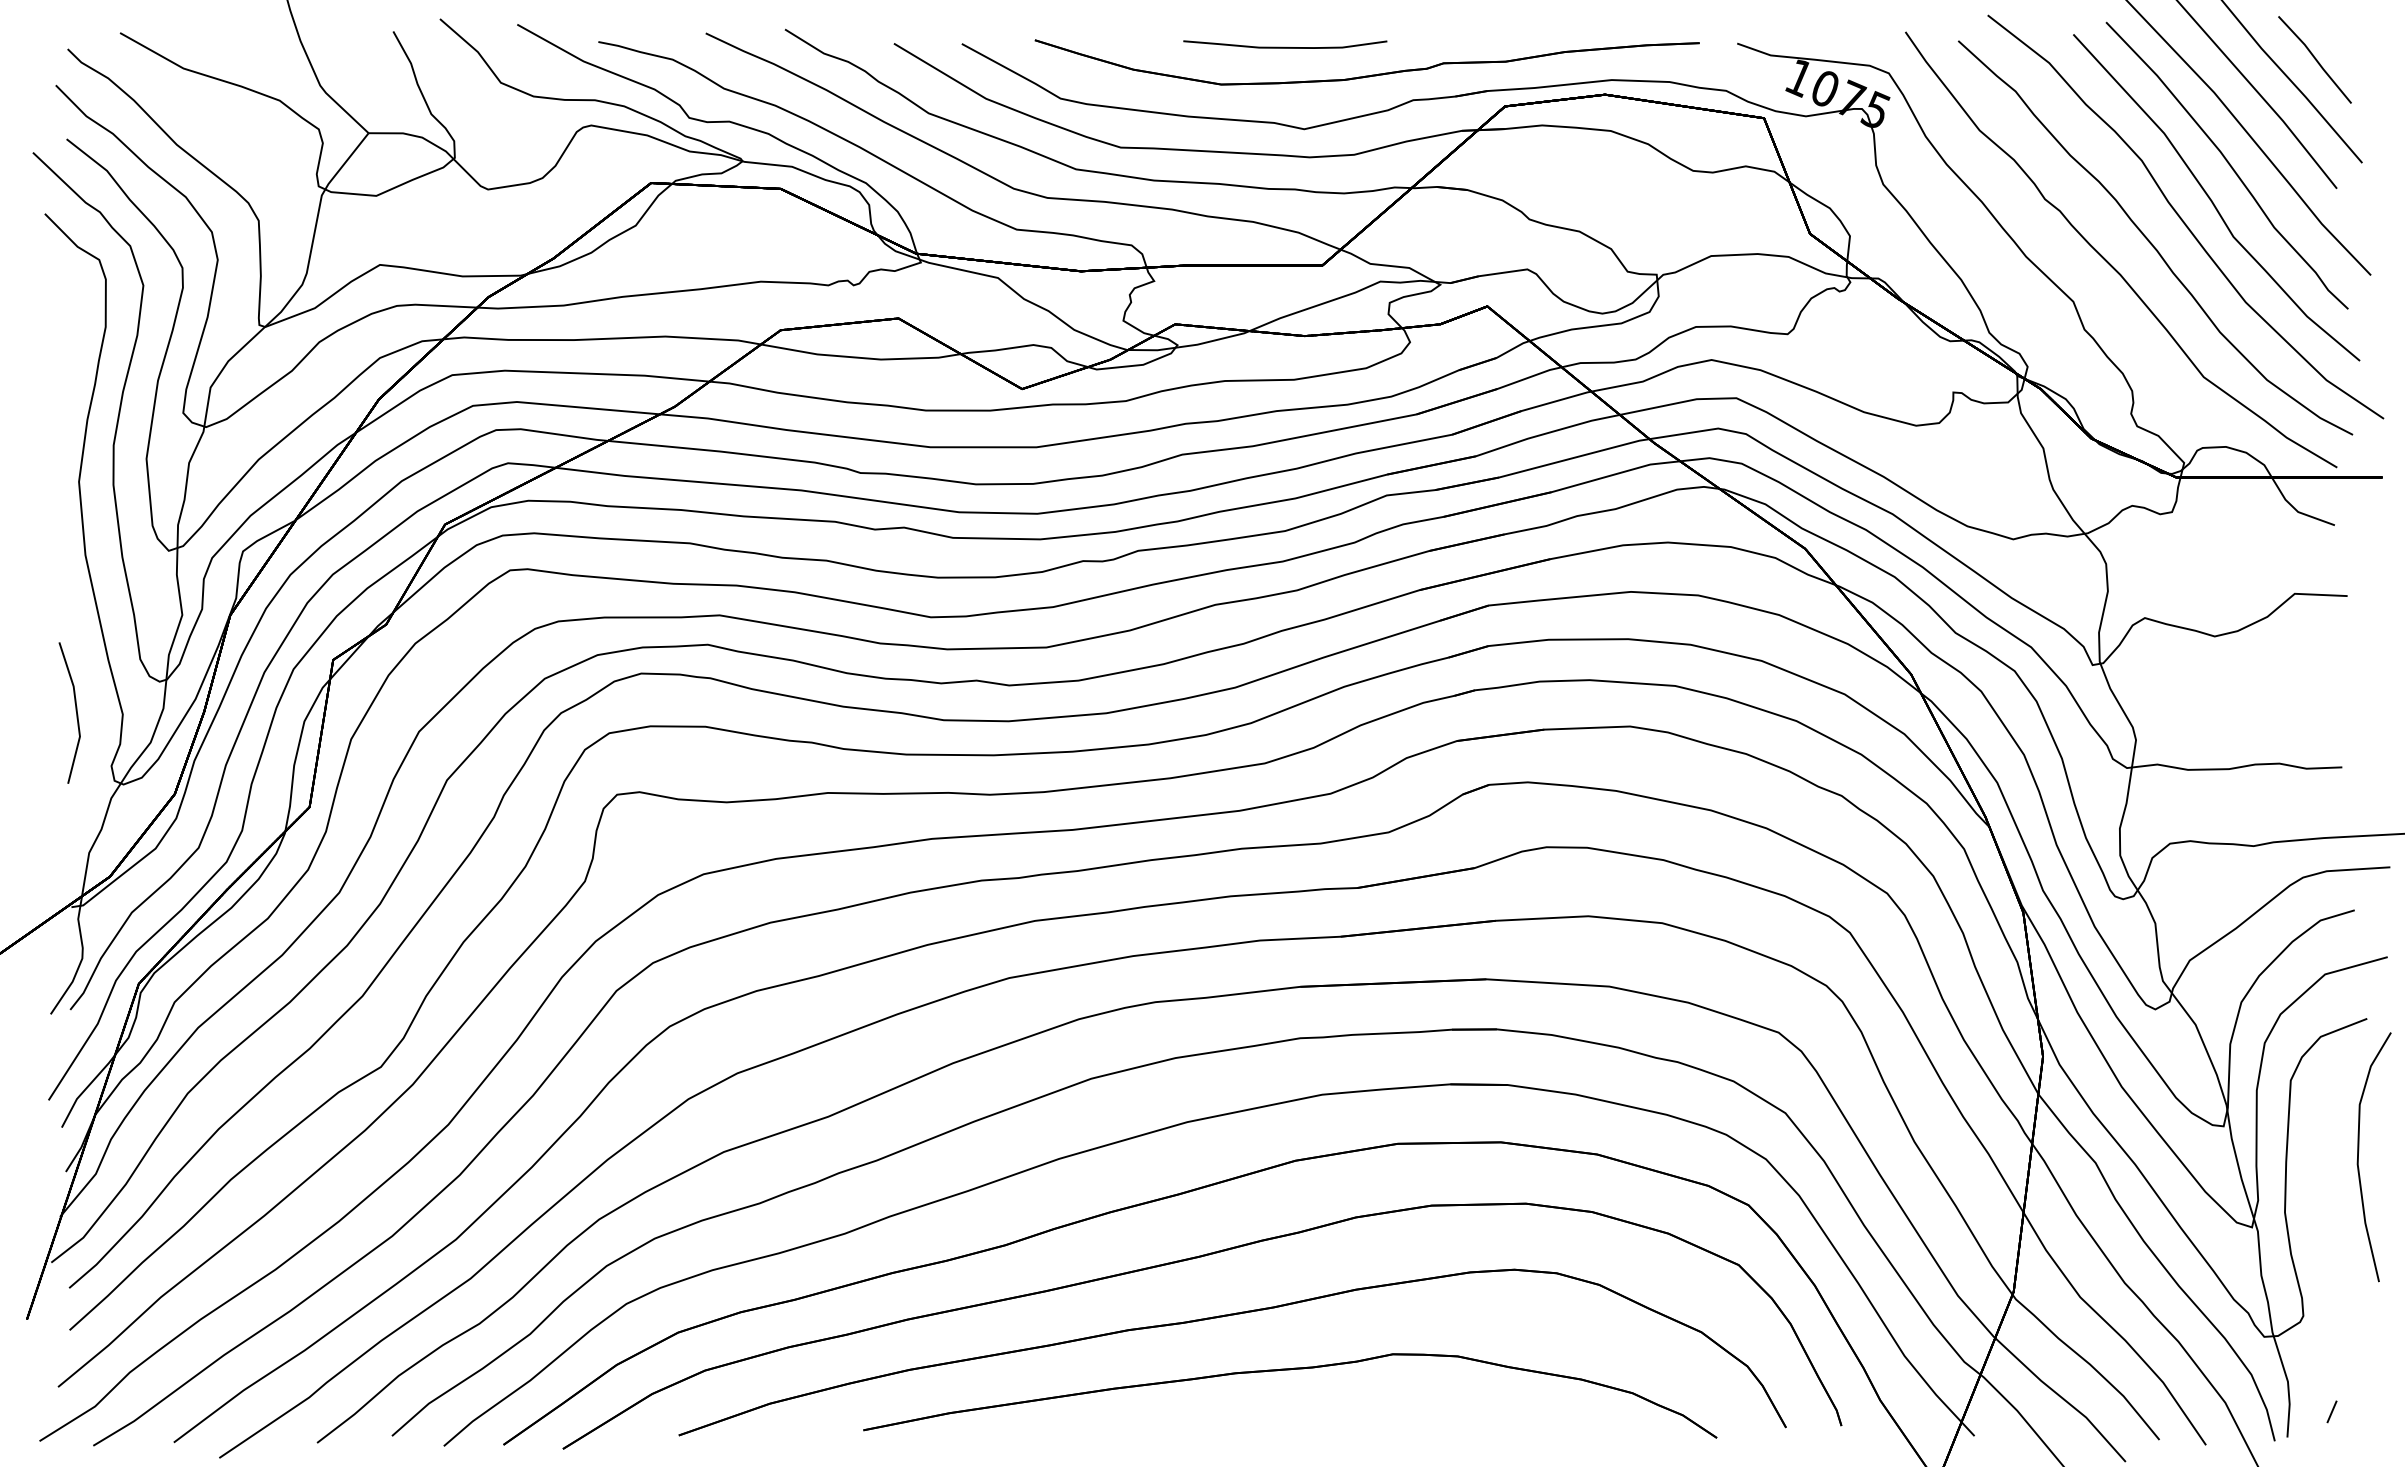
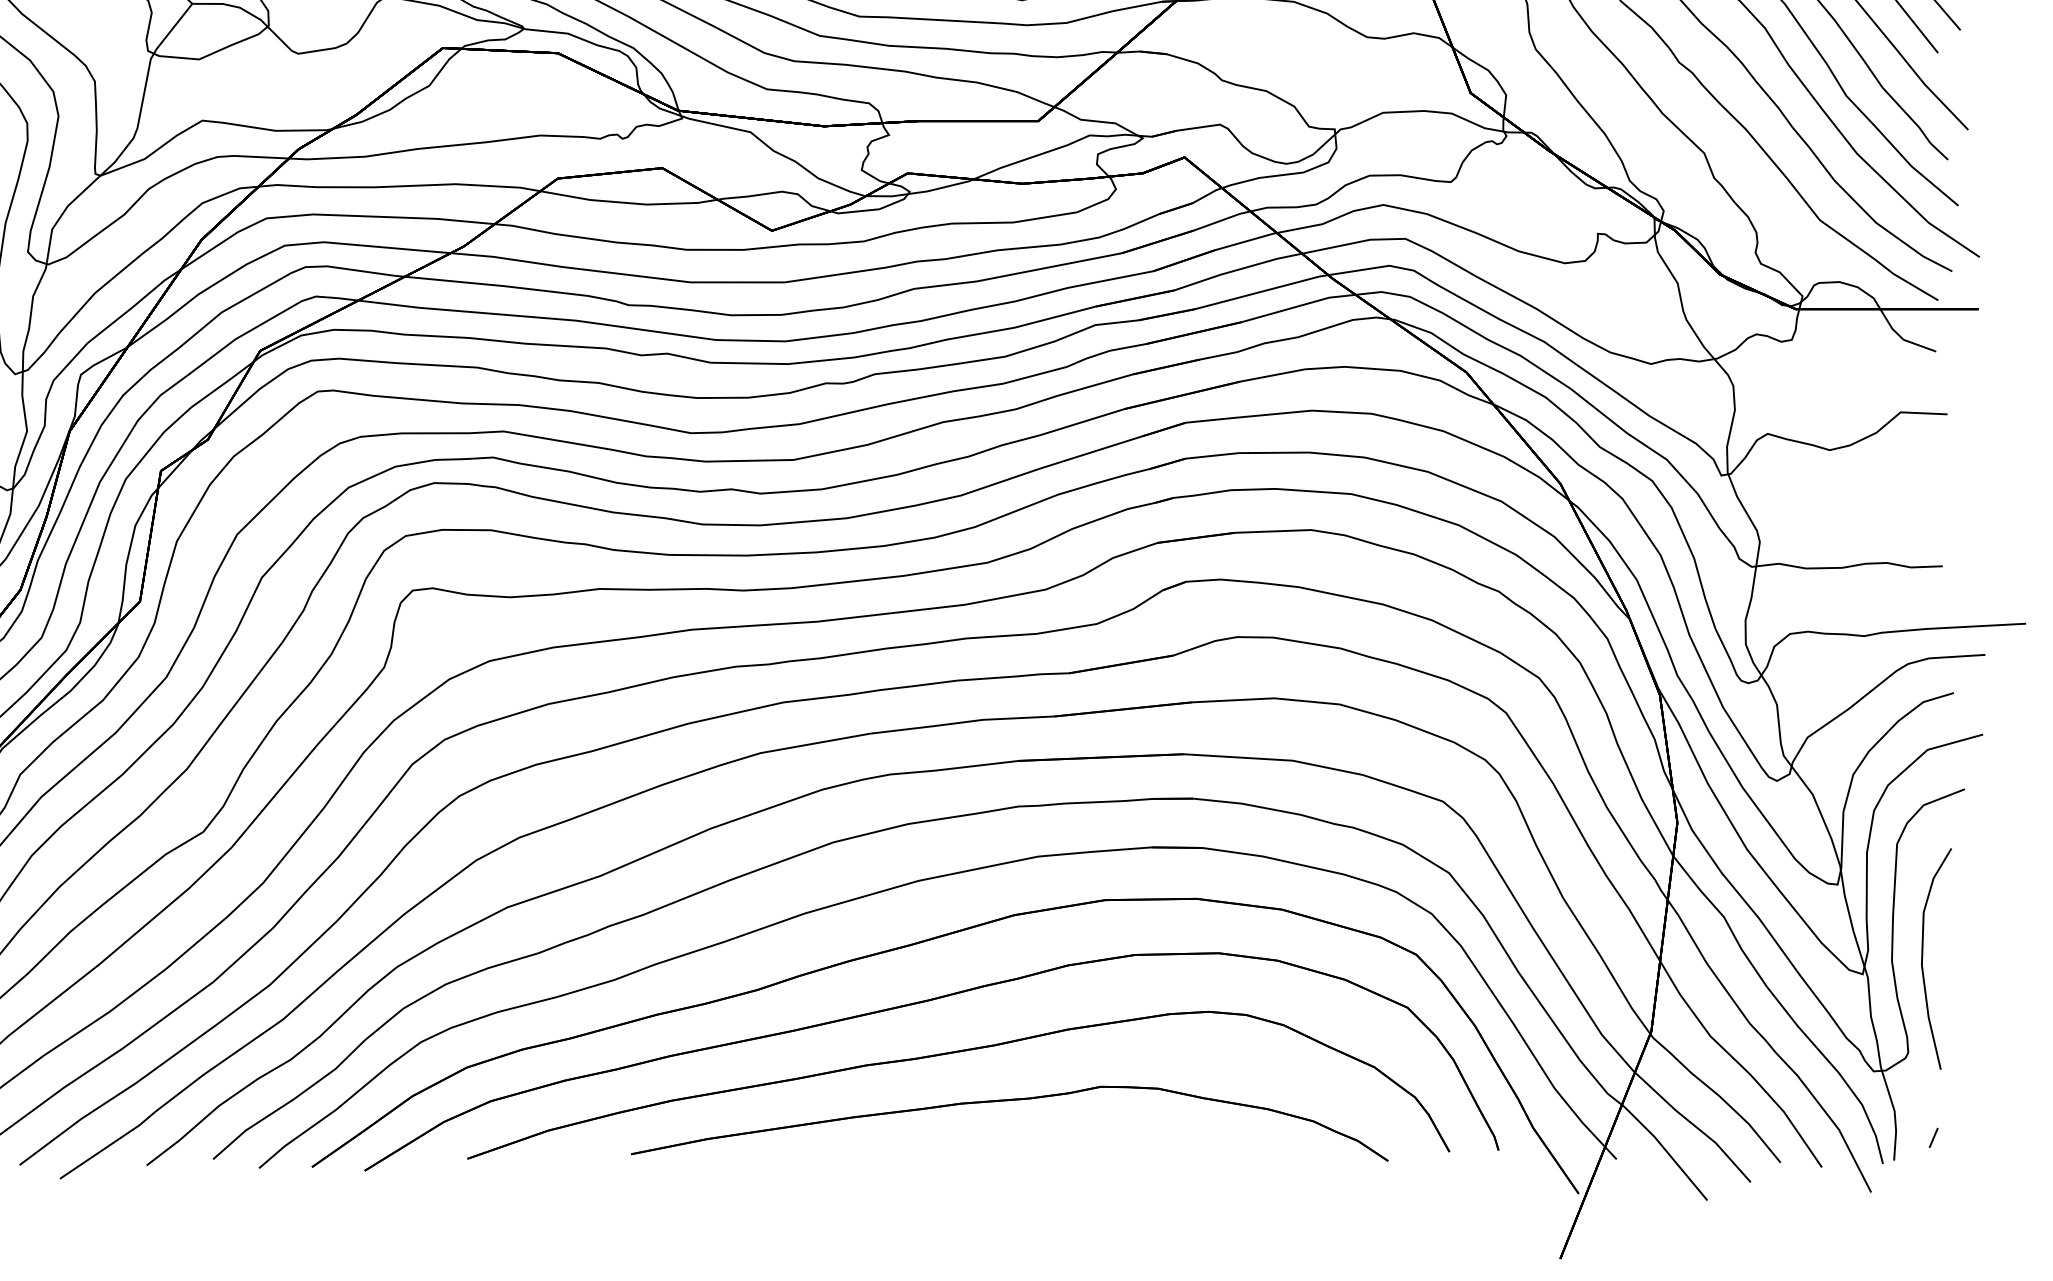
curve: (2358, 1157) -> (1922, 959), moved

